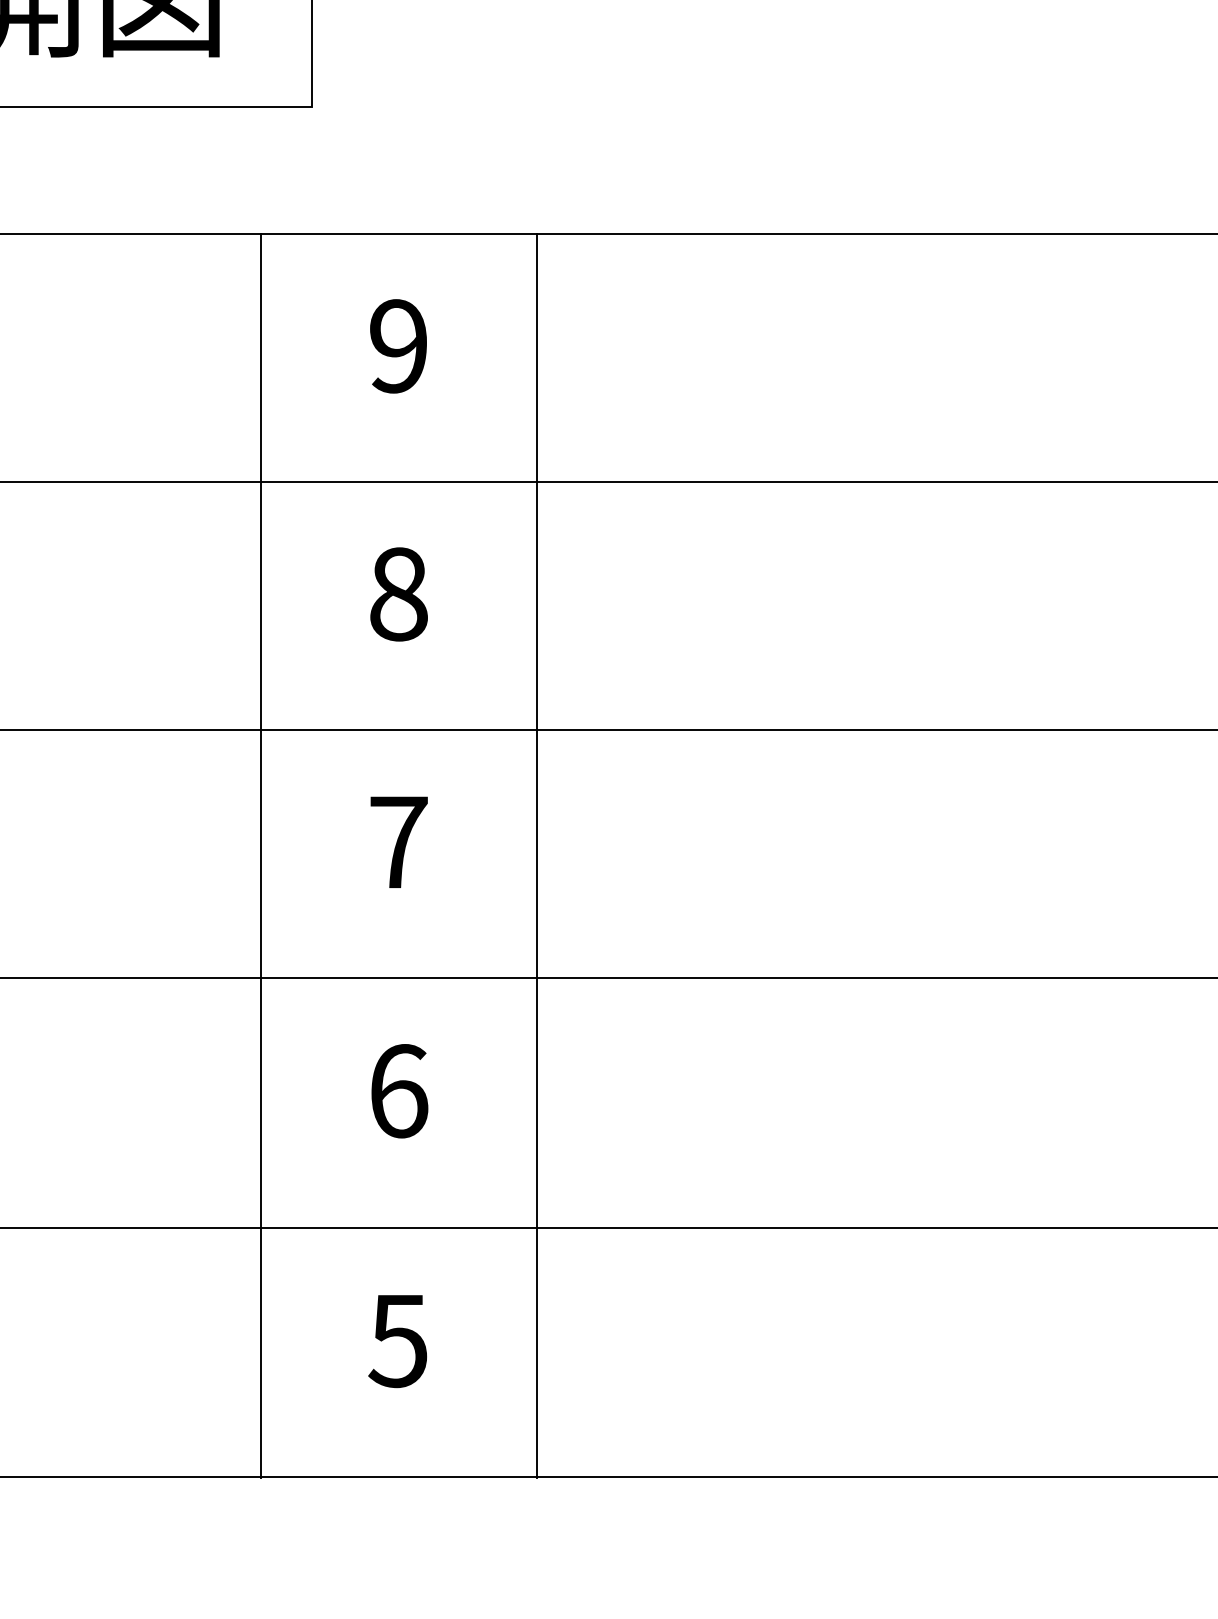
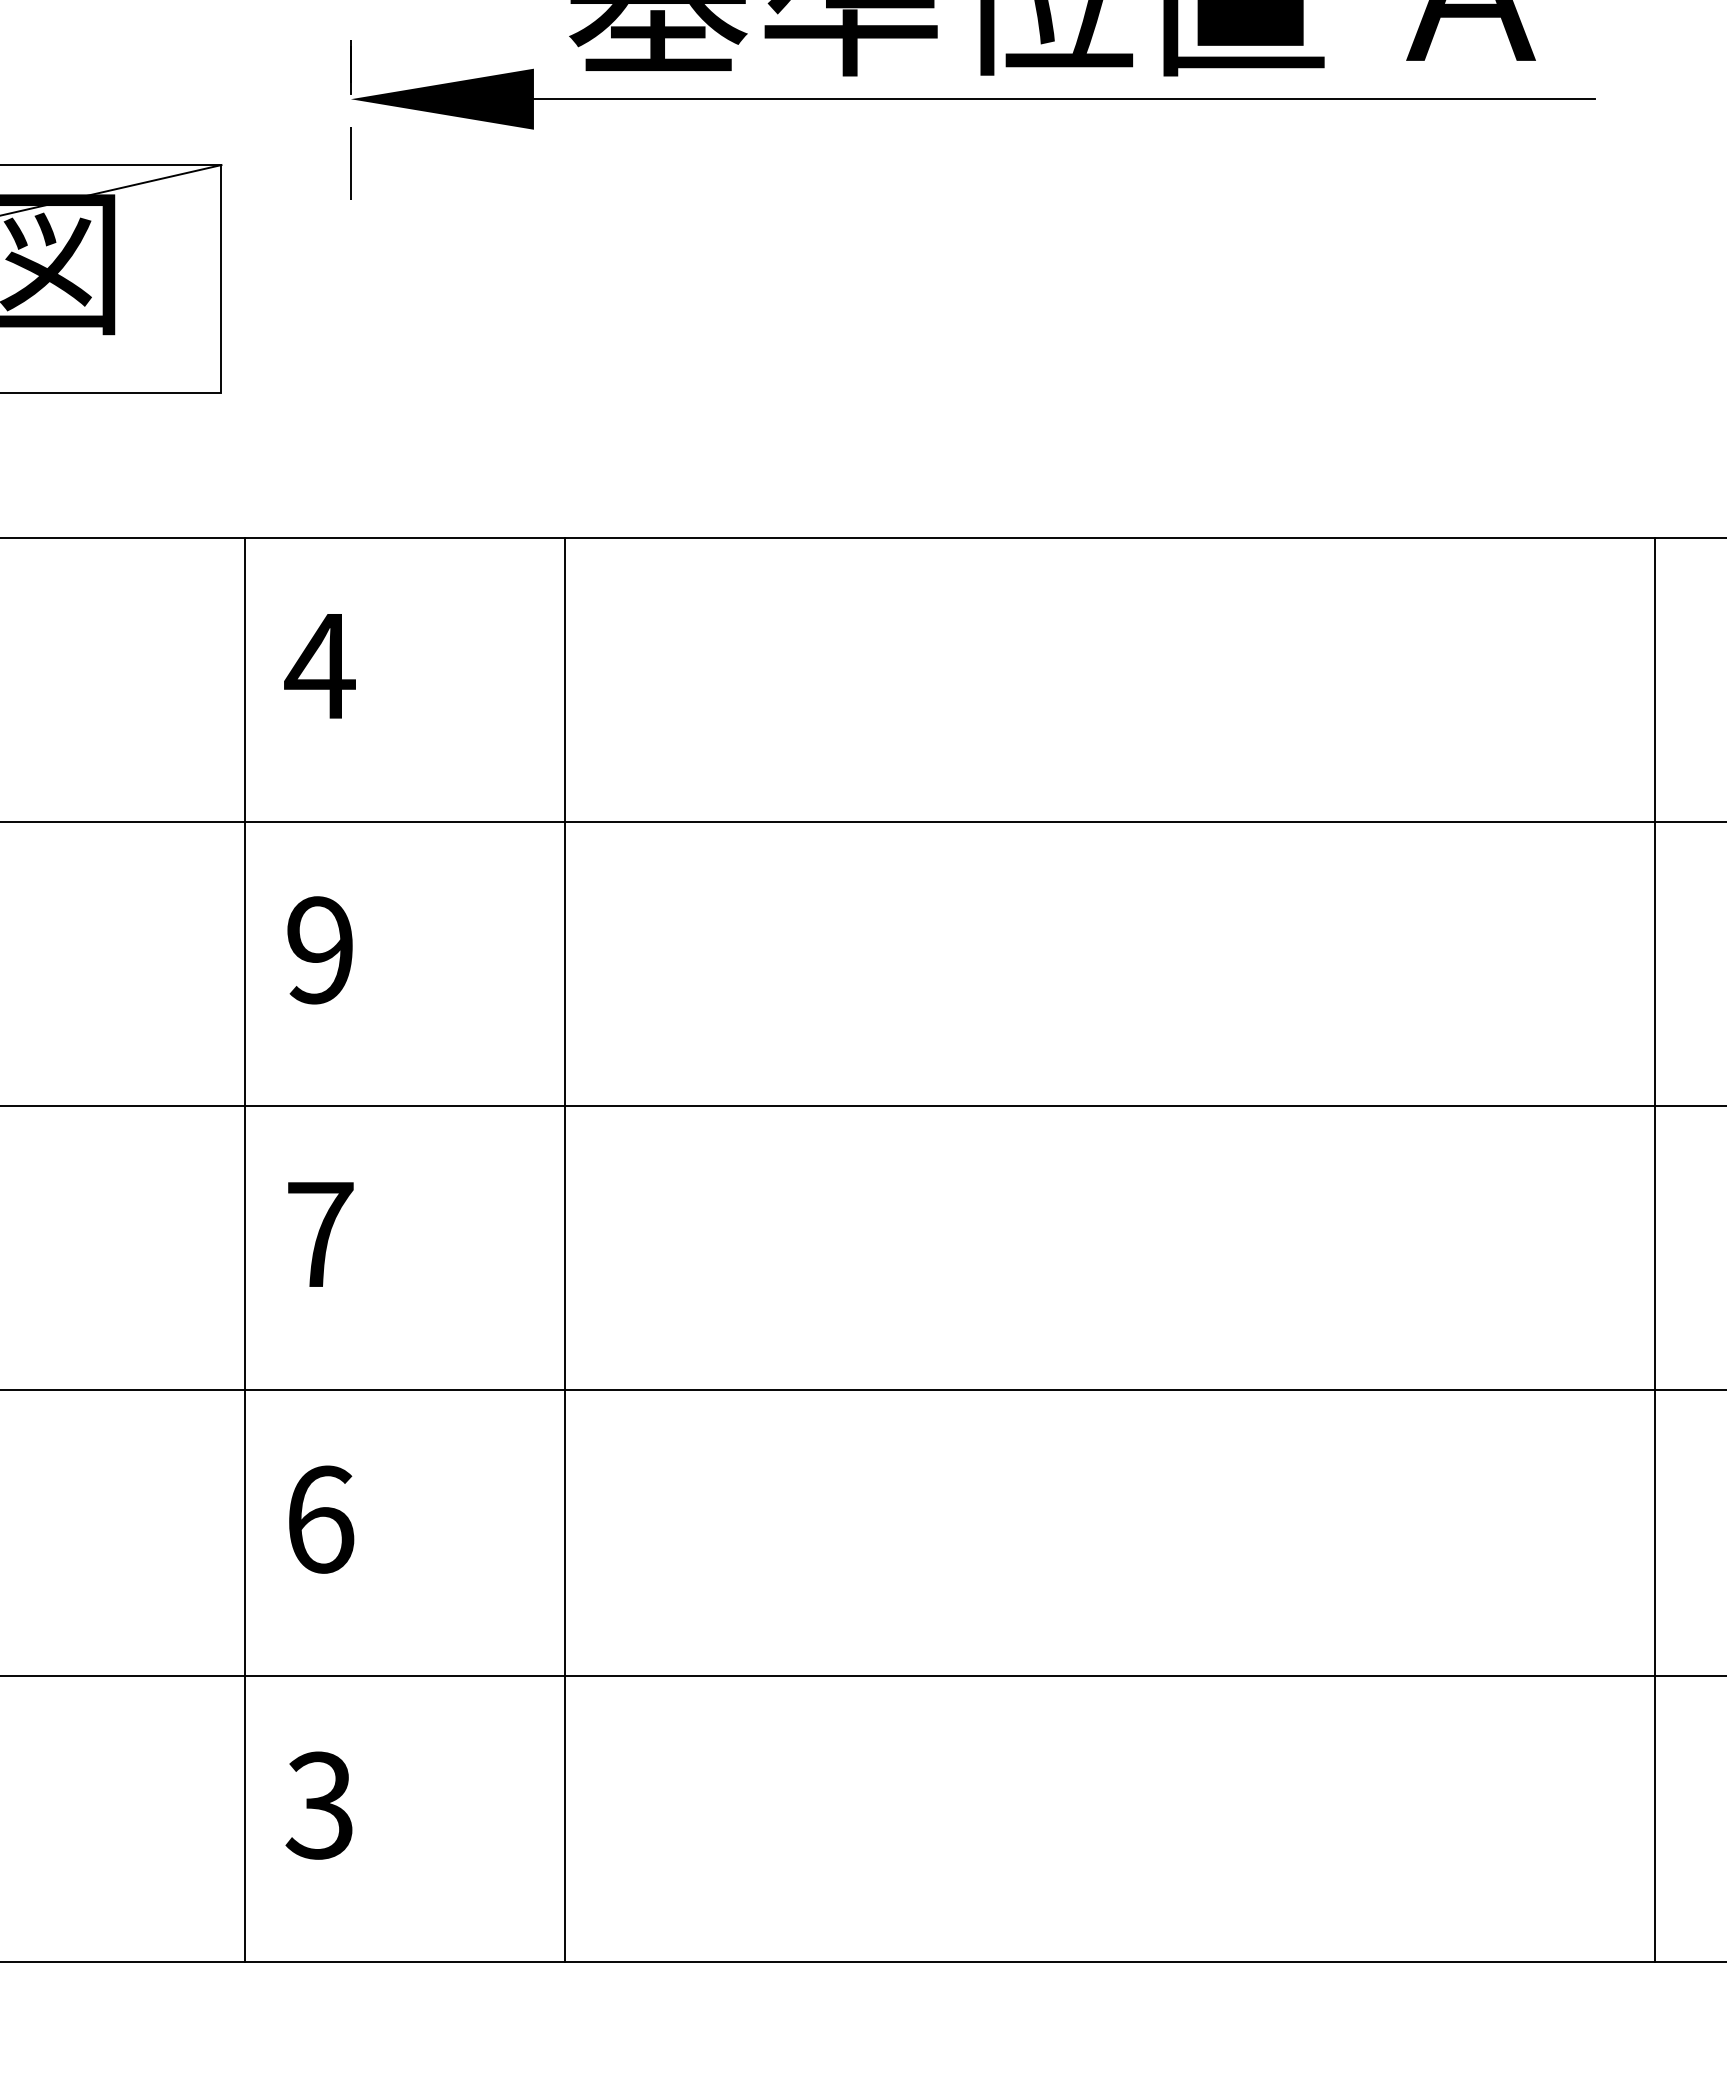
text: (398, 346) -> (319, 666), 9 -> 4
text: (398, 594) -> (320, 950), 8 -> 9
line: (261, 855) -> (245, 1249), moved
line: (536, 855) -> (564, 1249), moved
text: (397, 1340) -> (318, 1805), 5 -> 3

